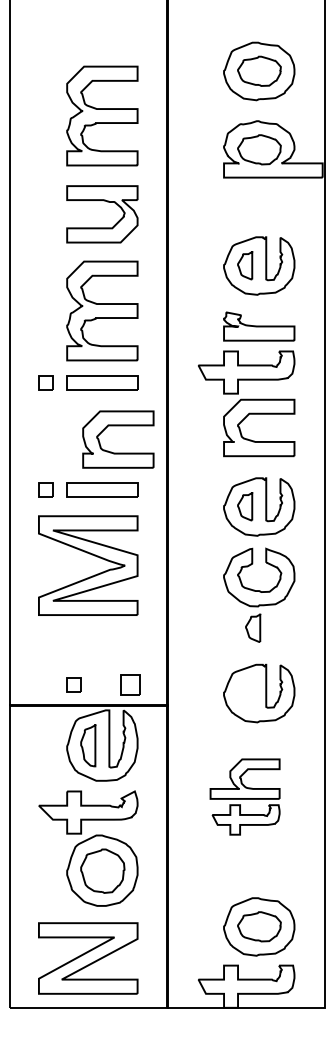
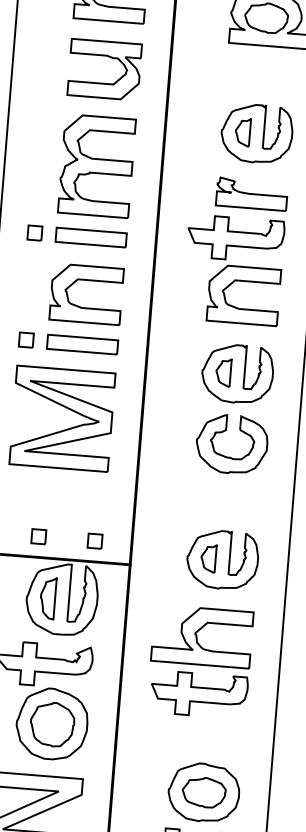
part: (118, 426) -> (87, 281), moved
part: (253, 627) -> (209, 557), moved
part: (130, 684) -> (95, 540), size x0.71
part: (244, 796) -> (199, 661), size x1.43

